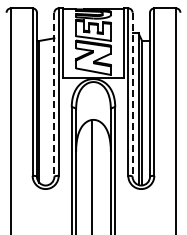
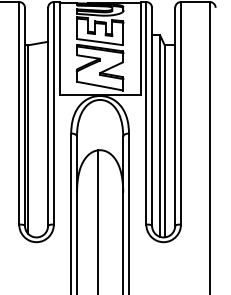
line: (54, 95) -> (48, 117), dashed -> solid
line: (132, 95) -> (151, 117), dashed -> solid

